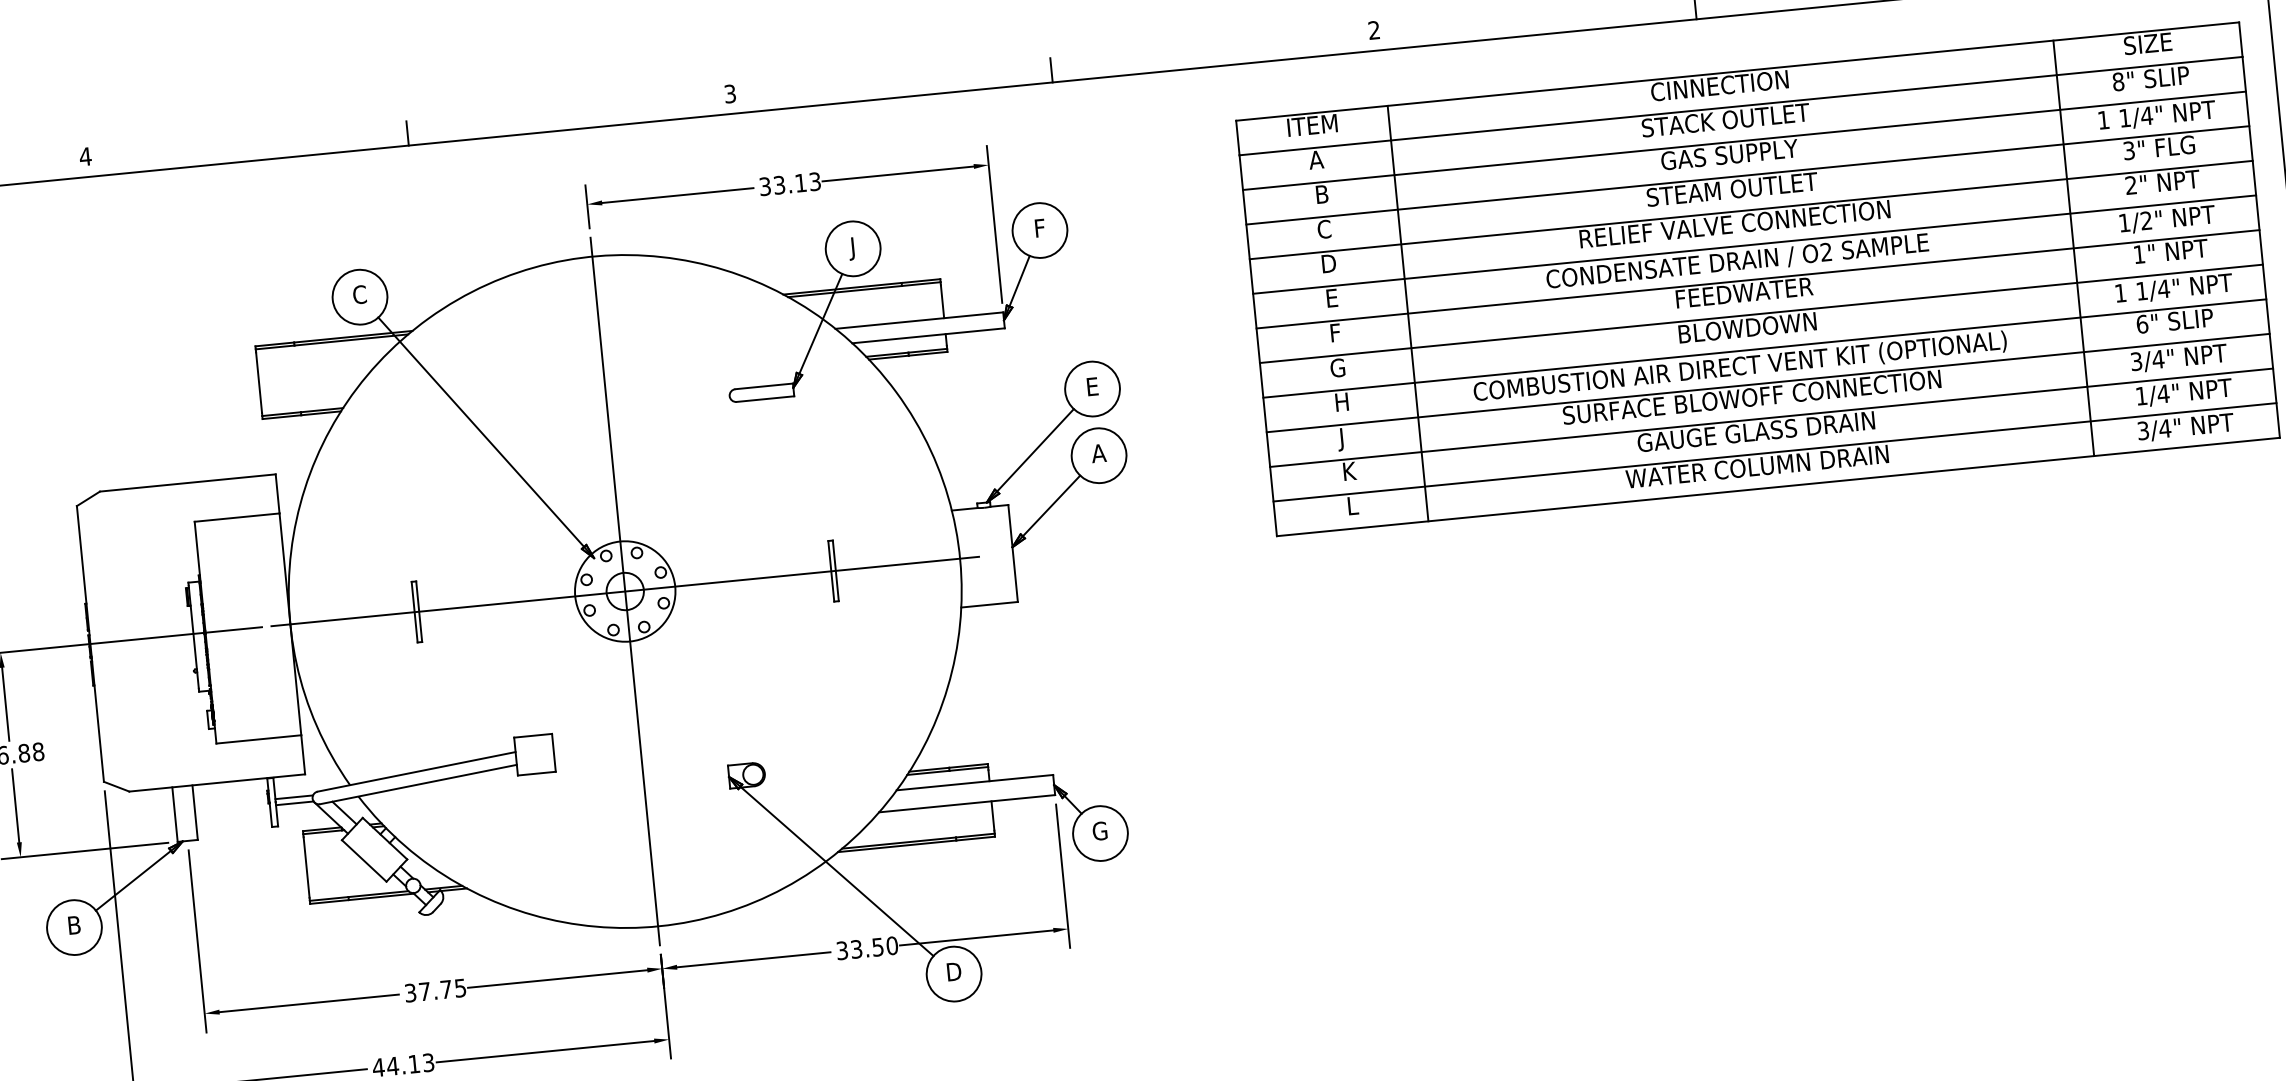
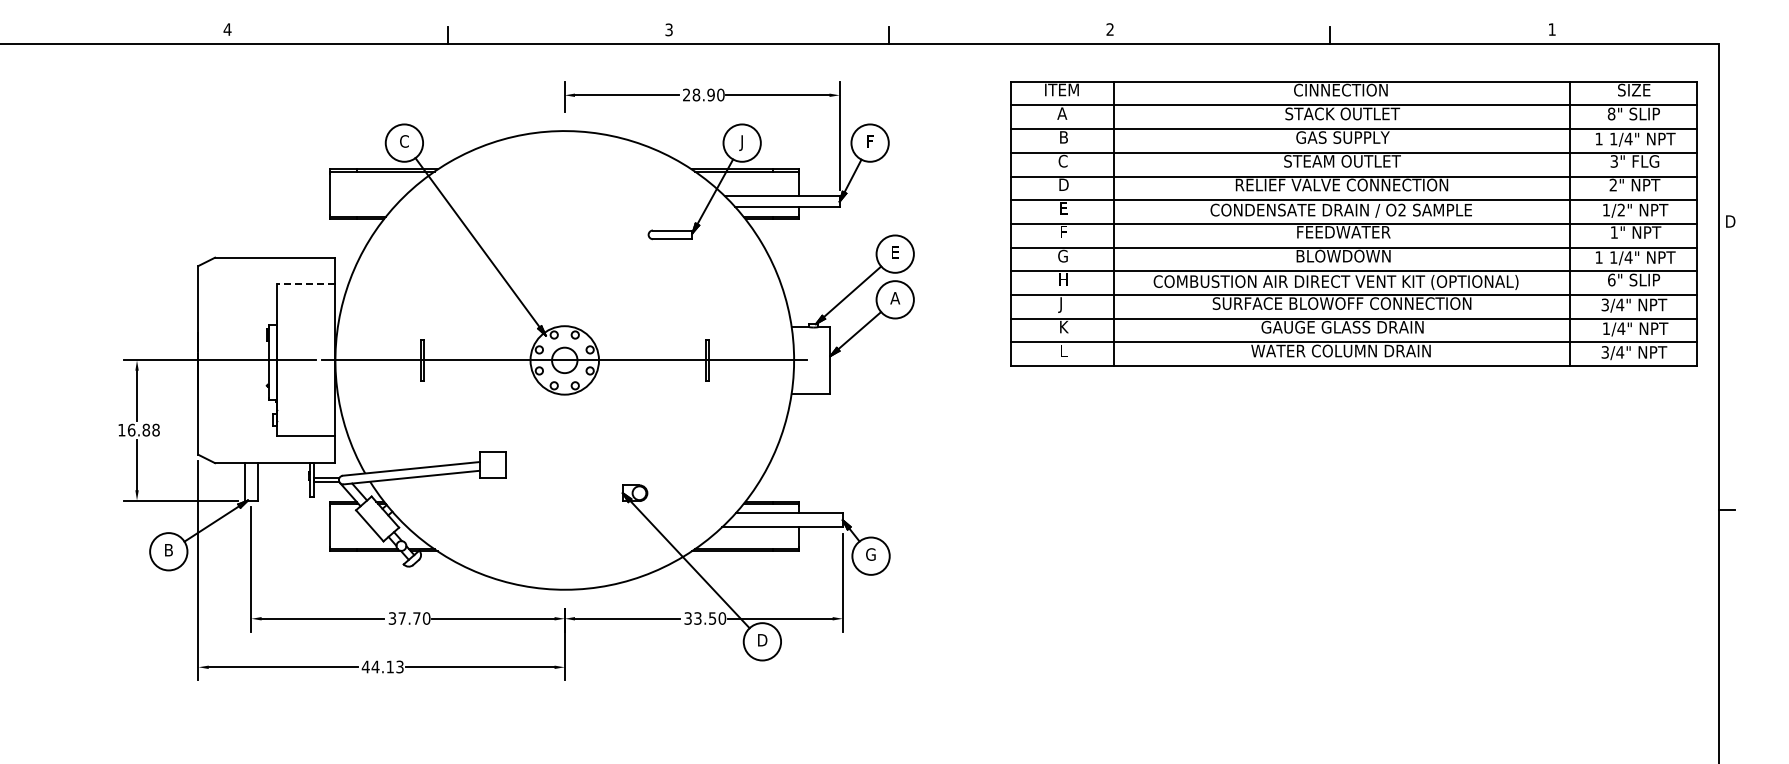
text: (789, 183) -> (703, 94), 33.13 -> 28.90
line: (235, 517) -> (305, 284), solid -> dashed
line: (624, 591) -> (564, 360), removed
text: (460, 988) -> (426, 618), 37.75 -> 37.70

